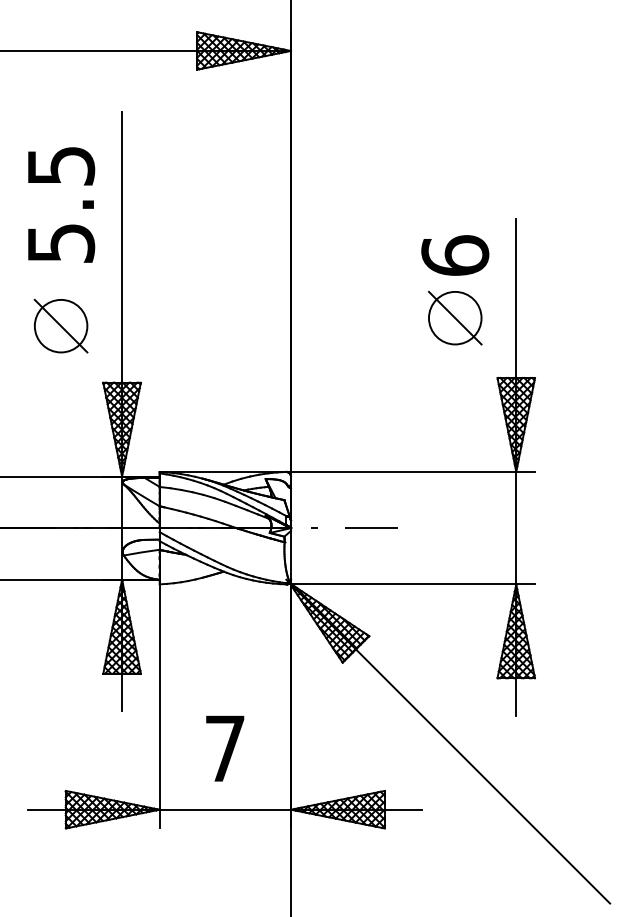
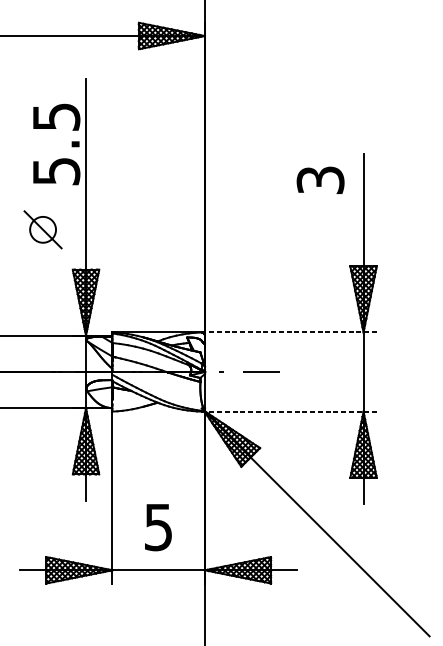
text: (61, 204) -> (56, 144), moved
text: (455, 255) -> (320, 180), 6 -> 3
part: (455, 318) -> (320, 224), removed
circle: (60, 325) -> (42, 229), size x0.7
line: (410, 471) -> (289, 332), solid -> dashed
line: (411, 584) -> (289, 411), solid -> dashed
text: (224, 748) -> (158, 527), 7 -> 5

